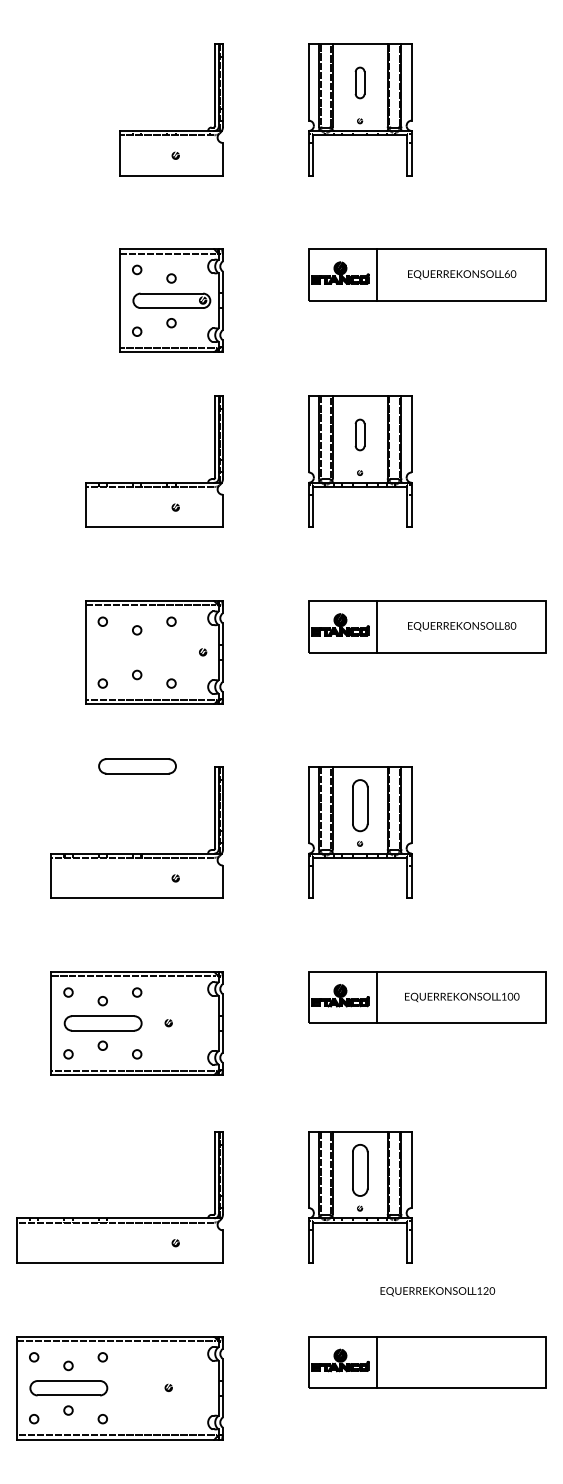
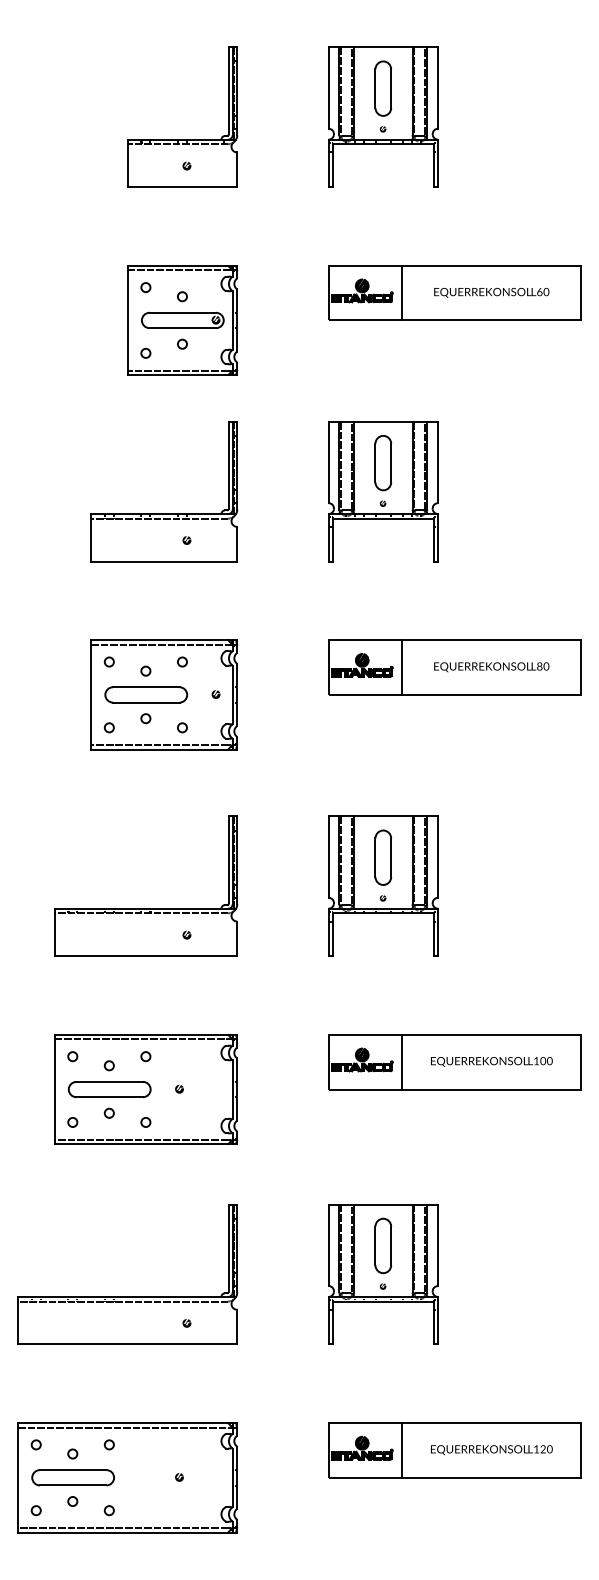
part: (359, 82) -> (382, 88), size x1.67
part: (359, 435) -> (382, 463), size x1.67
part: (137, 765) -> (146, 694), moved
text: (437, 1291) -> (491, 1449), moved

